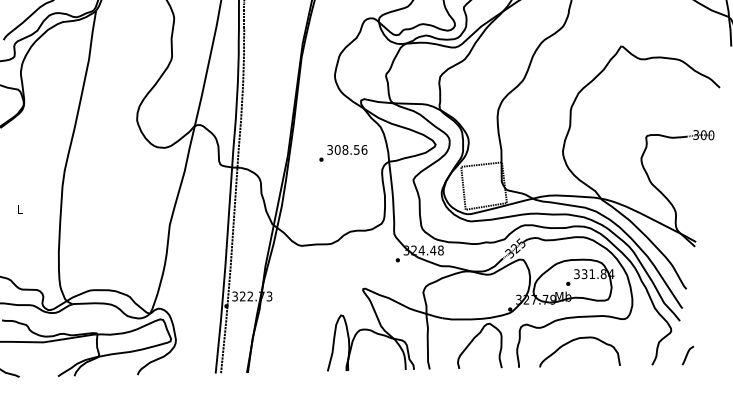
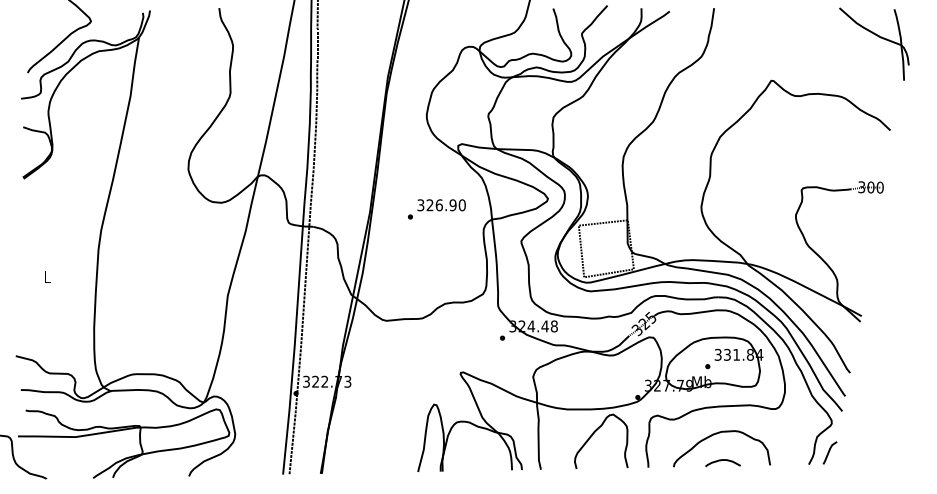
text: (350, 150) -> (445, 205), 308.56 -> 326.90
line: (687, 355) -> (829, 452), moved
curve: (579, 362) -> (721, 461), added

